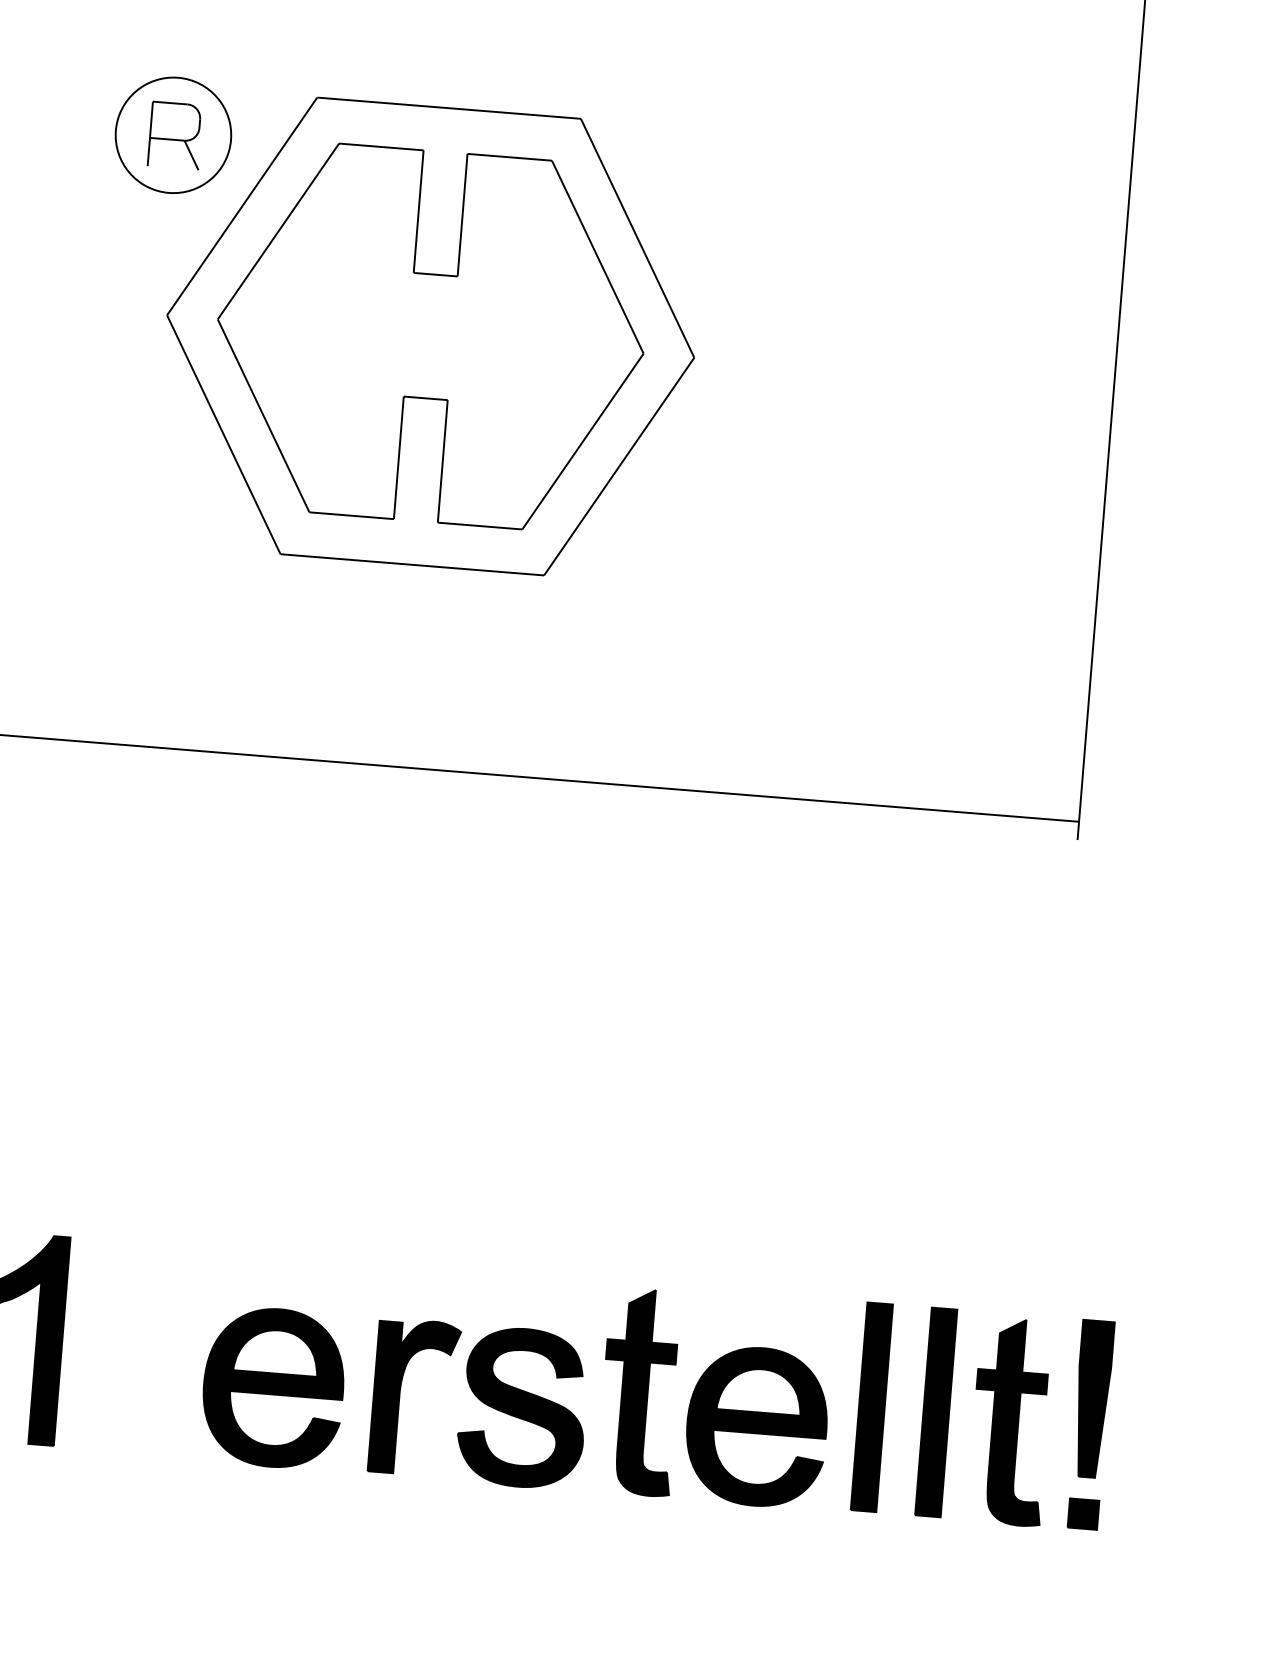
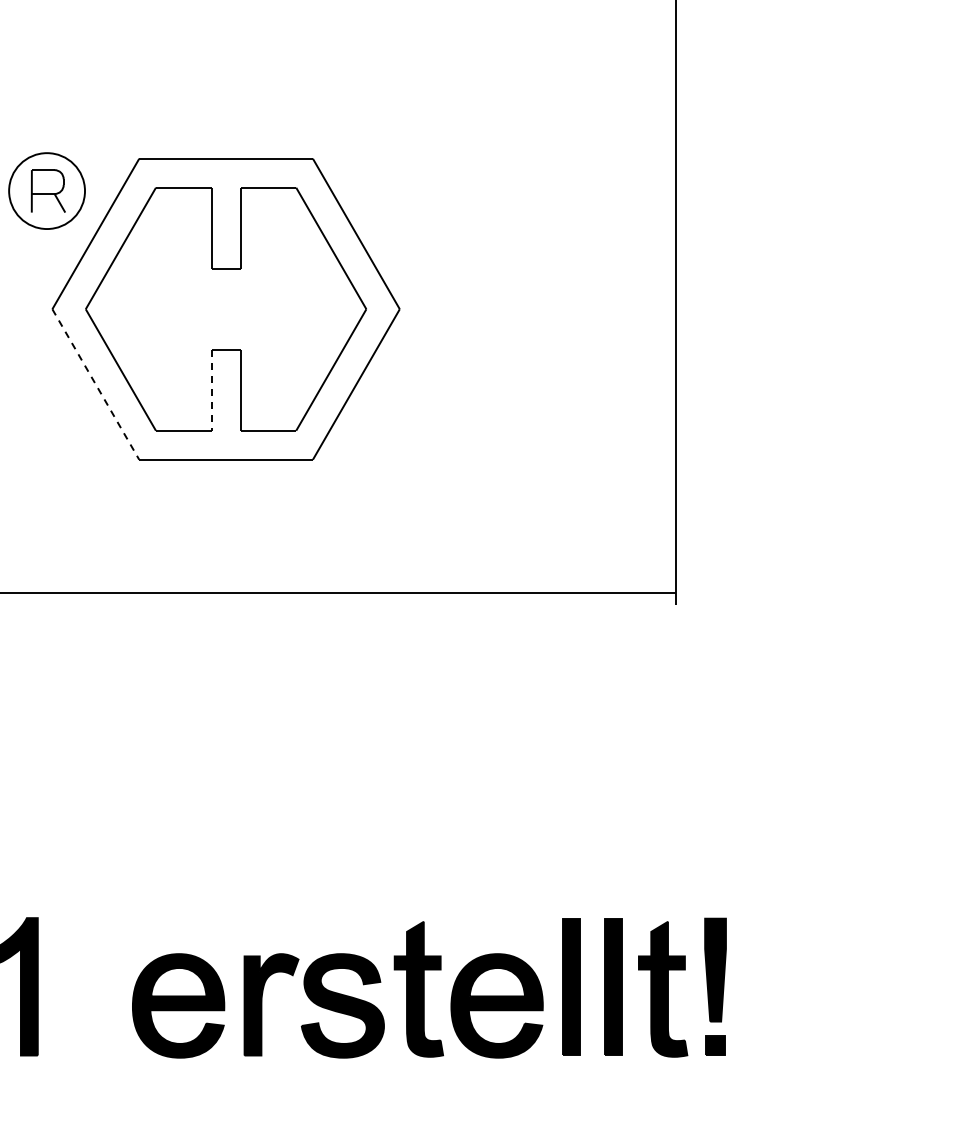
line: (223, 434) -> (95, 384), solid -> dashed
line: (398, 458) -> (211, 390), solid -> dashed

